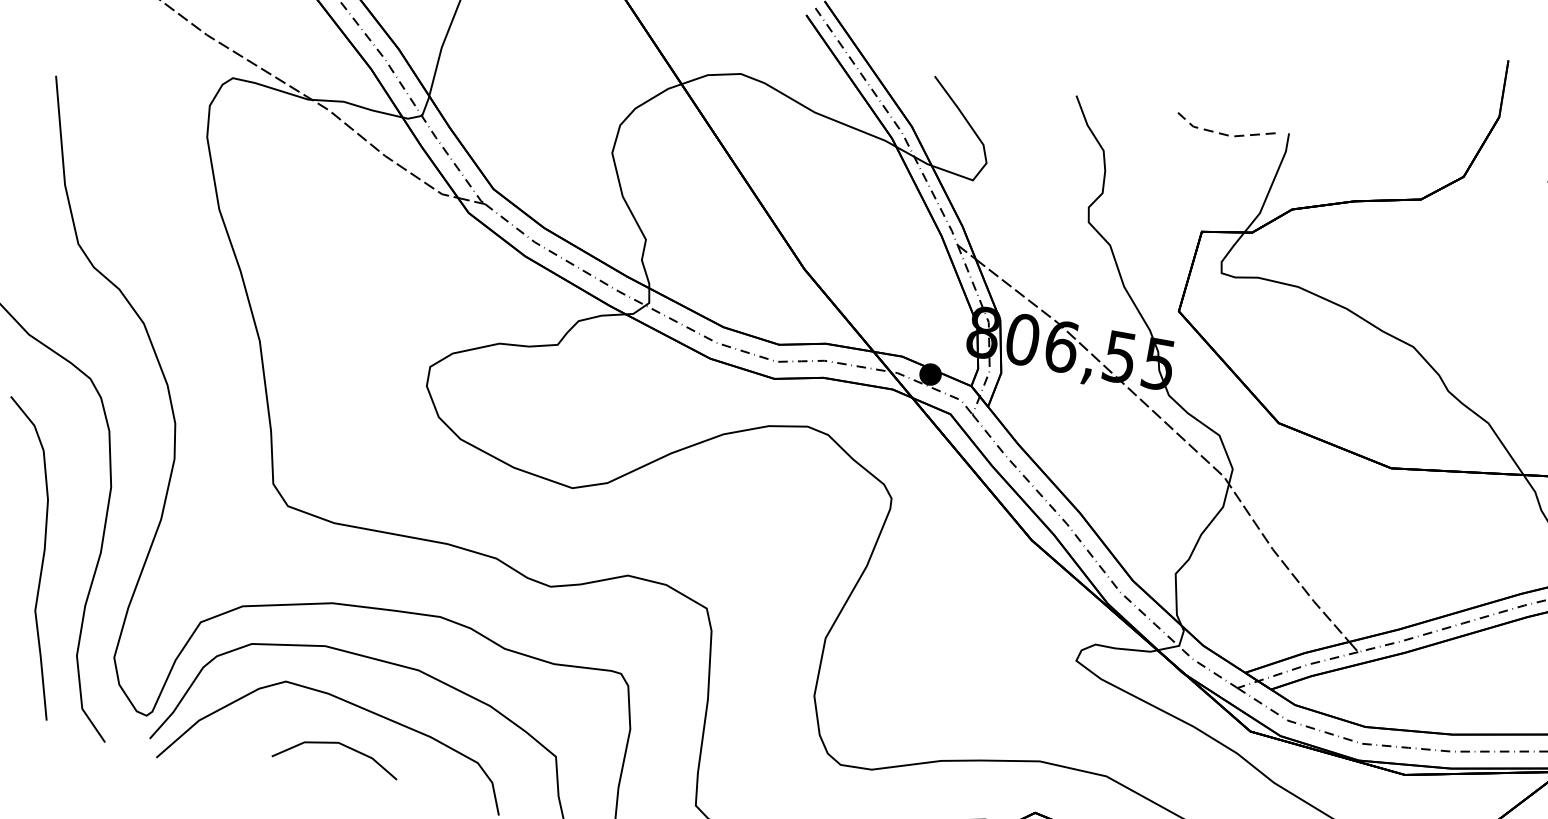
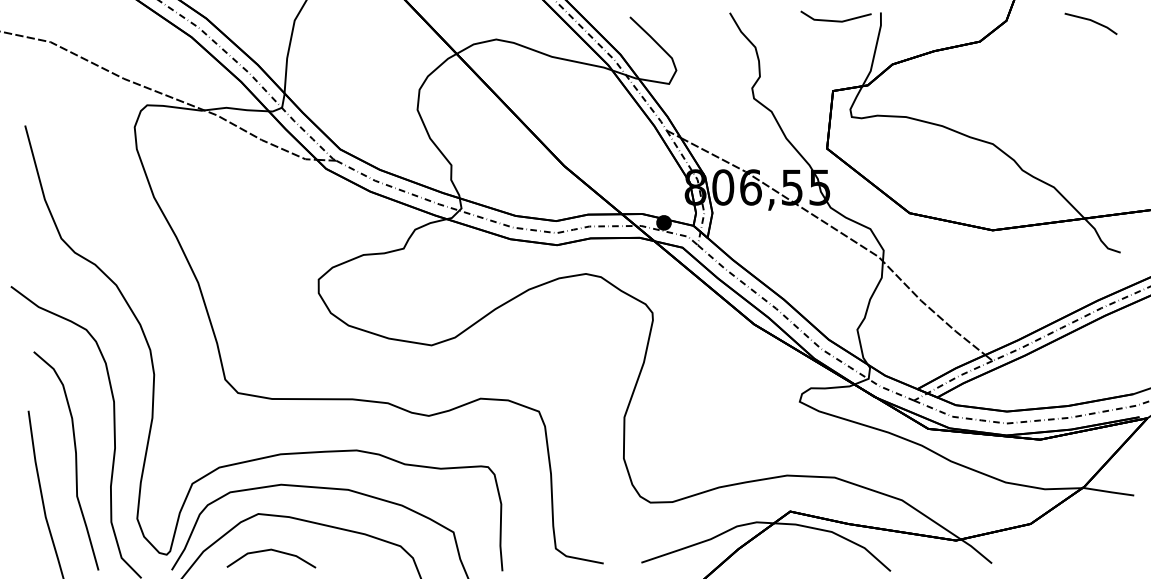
line: (1222, 134) -> (835, 21), dashed -> solid
line: (341, 746) -> (273, 551), moved

